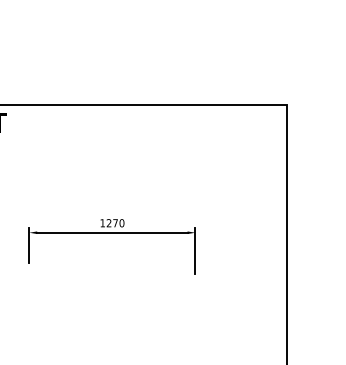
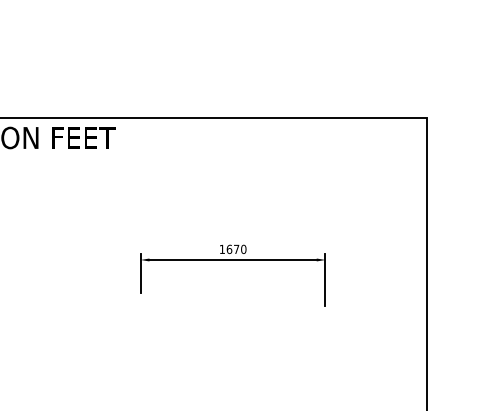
text: (109, 223) -> (229, 249), 1270 -> 1670

